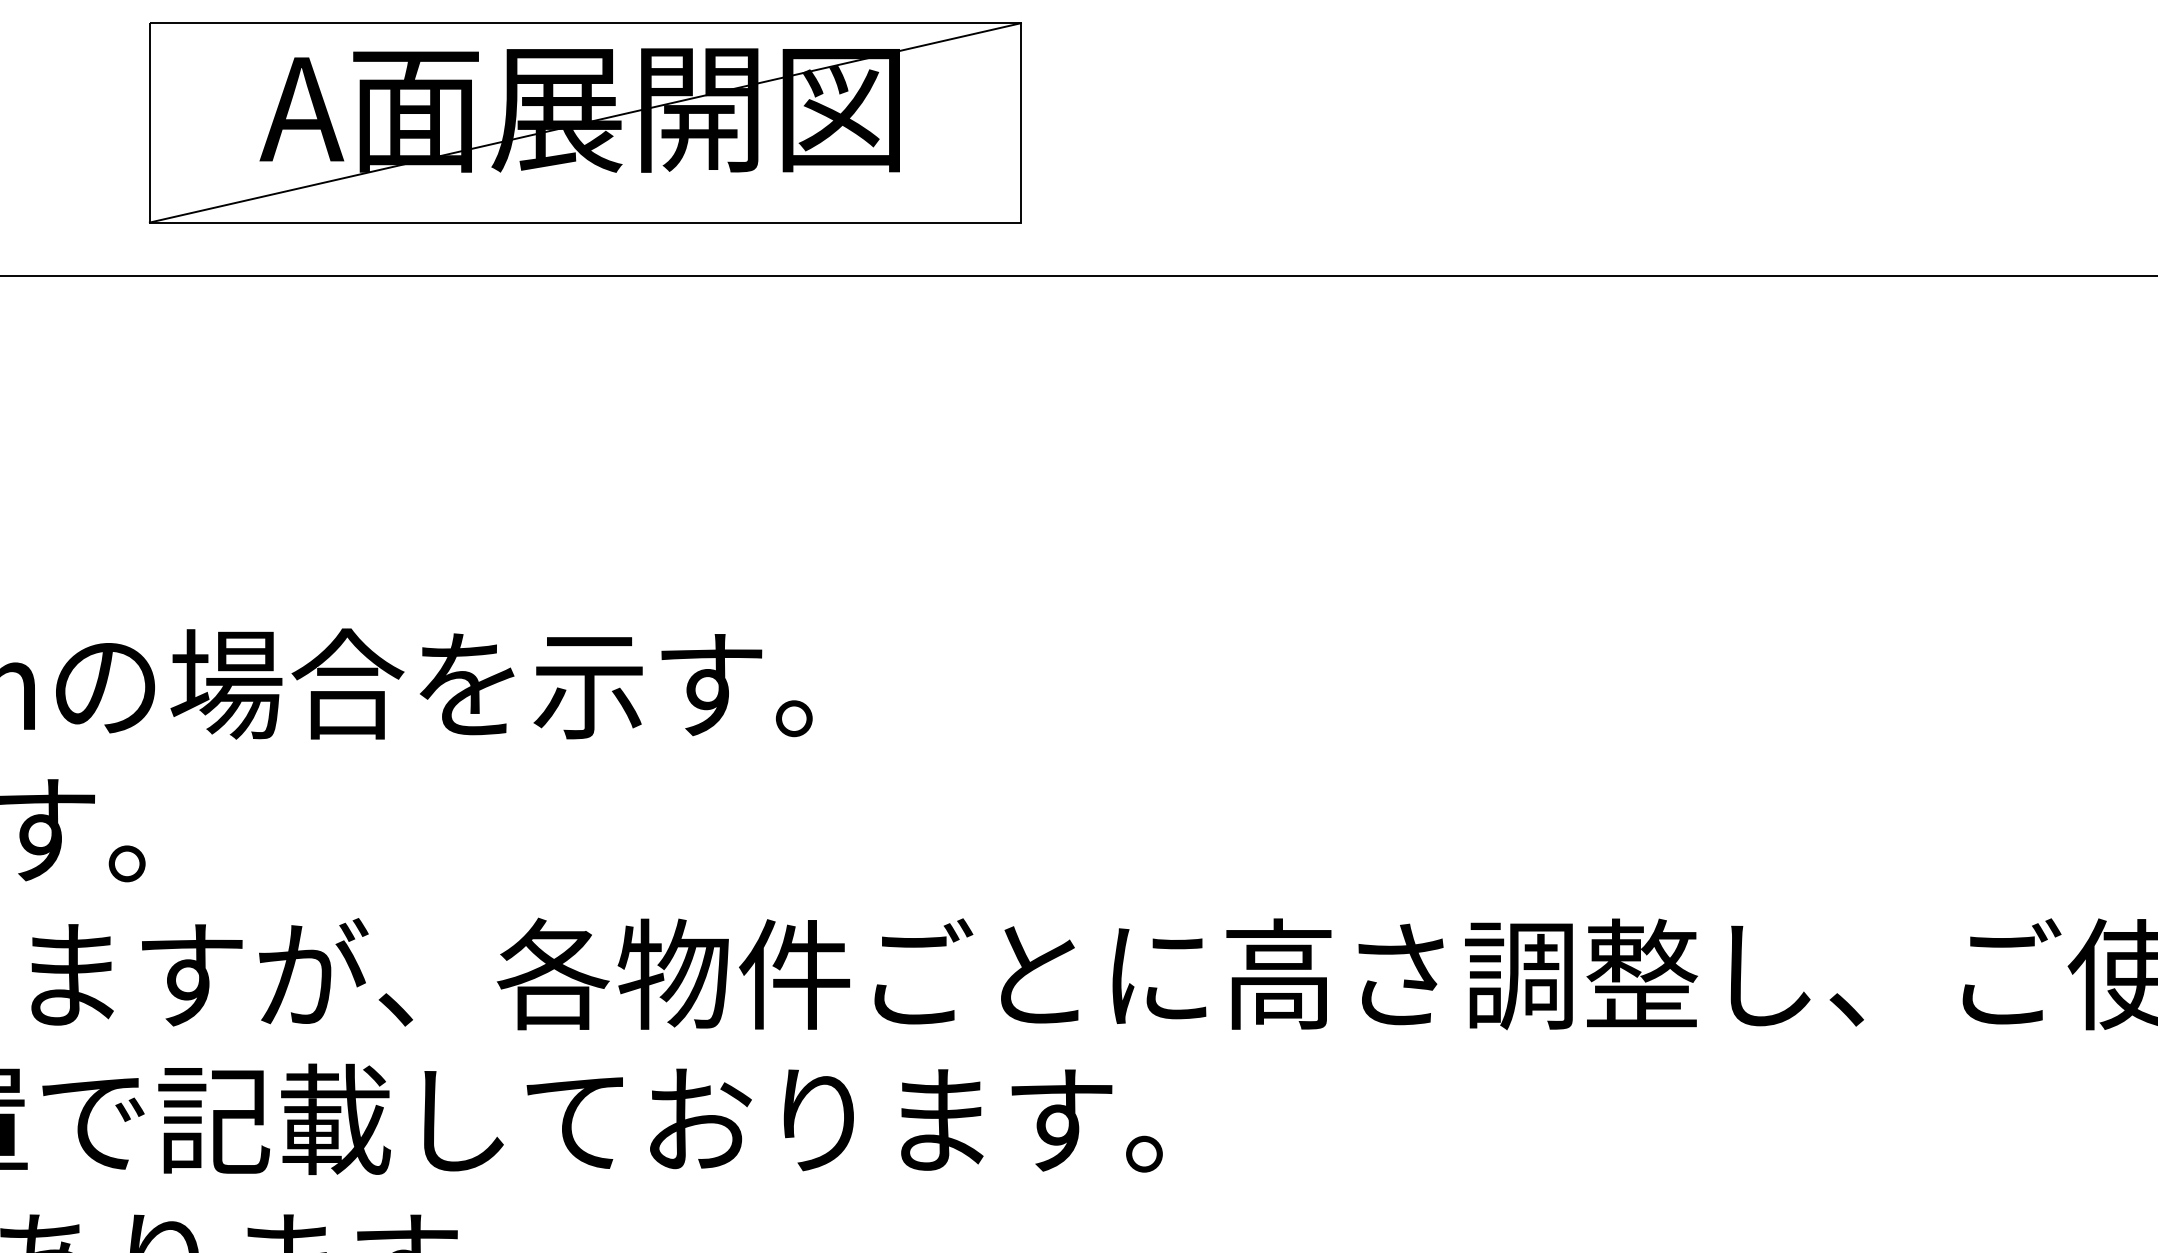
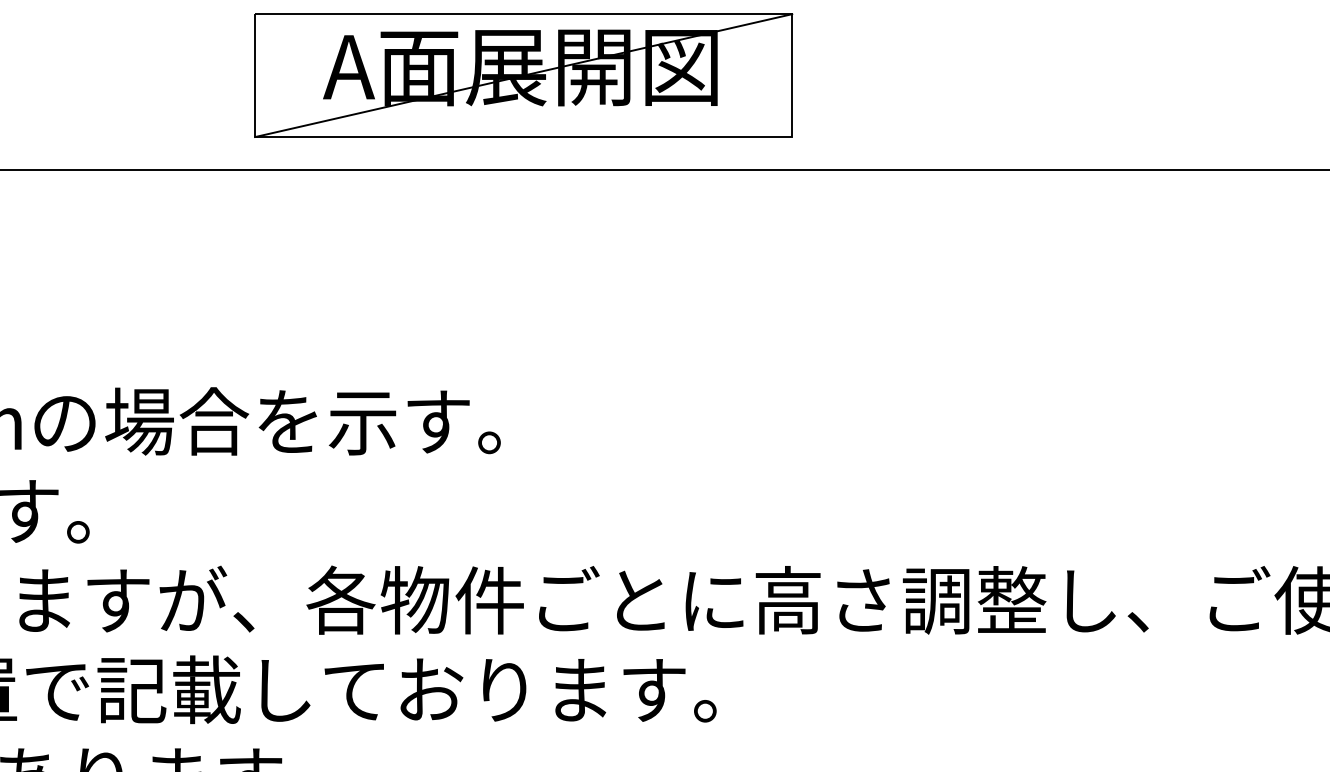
part: (584, 122) -> (523, 75), moved

